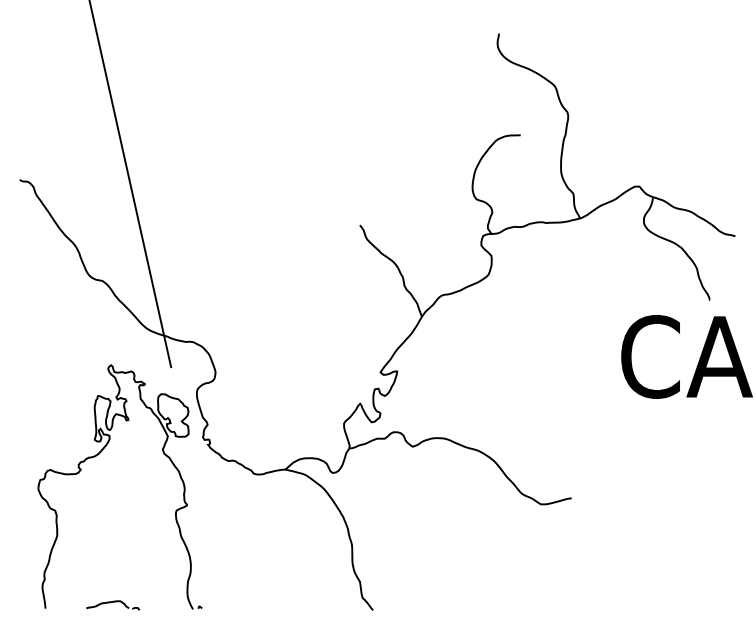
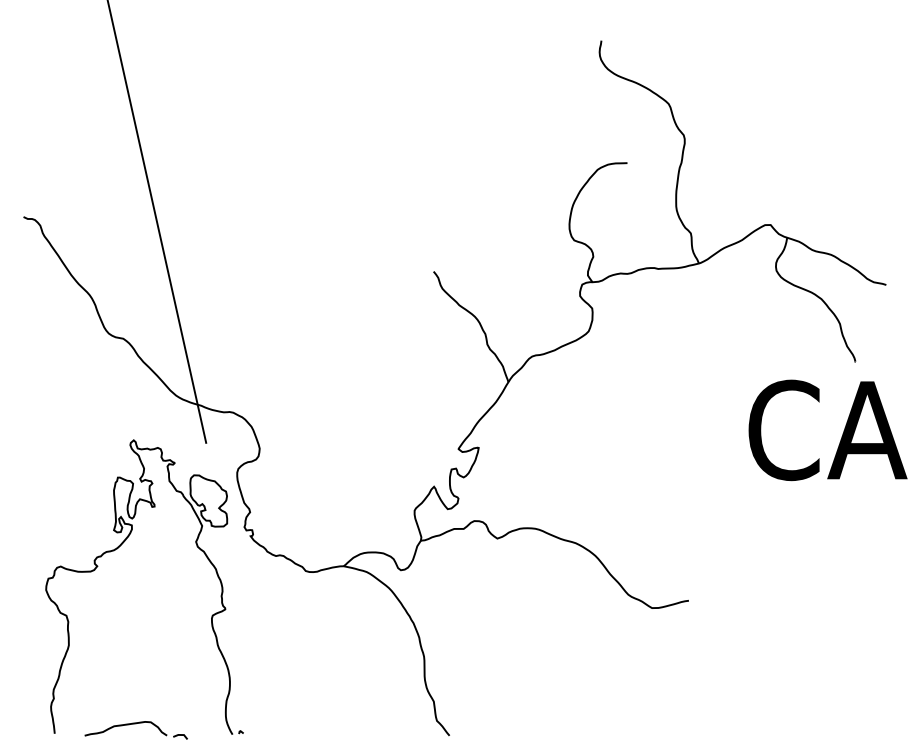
part: (112, 605) -> (135, 729), size x1.6

